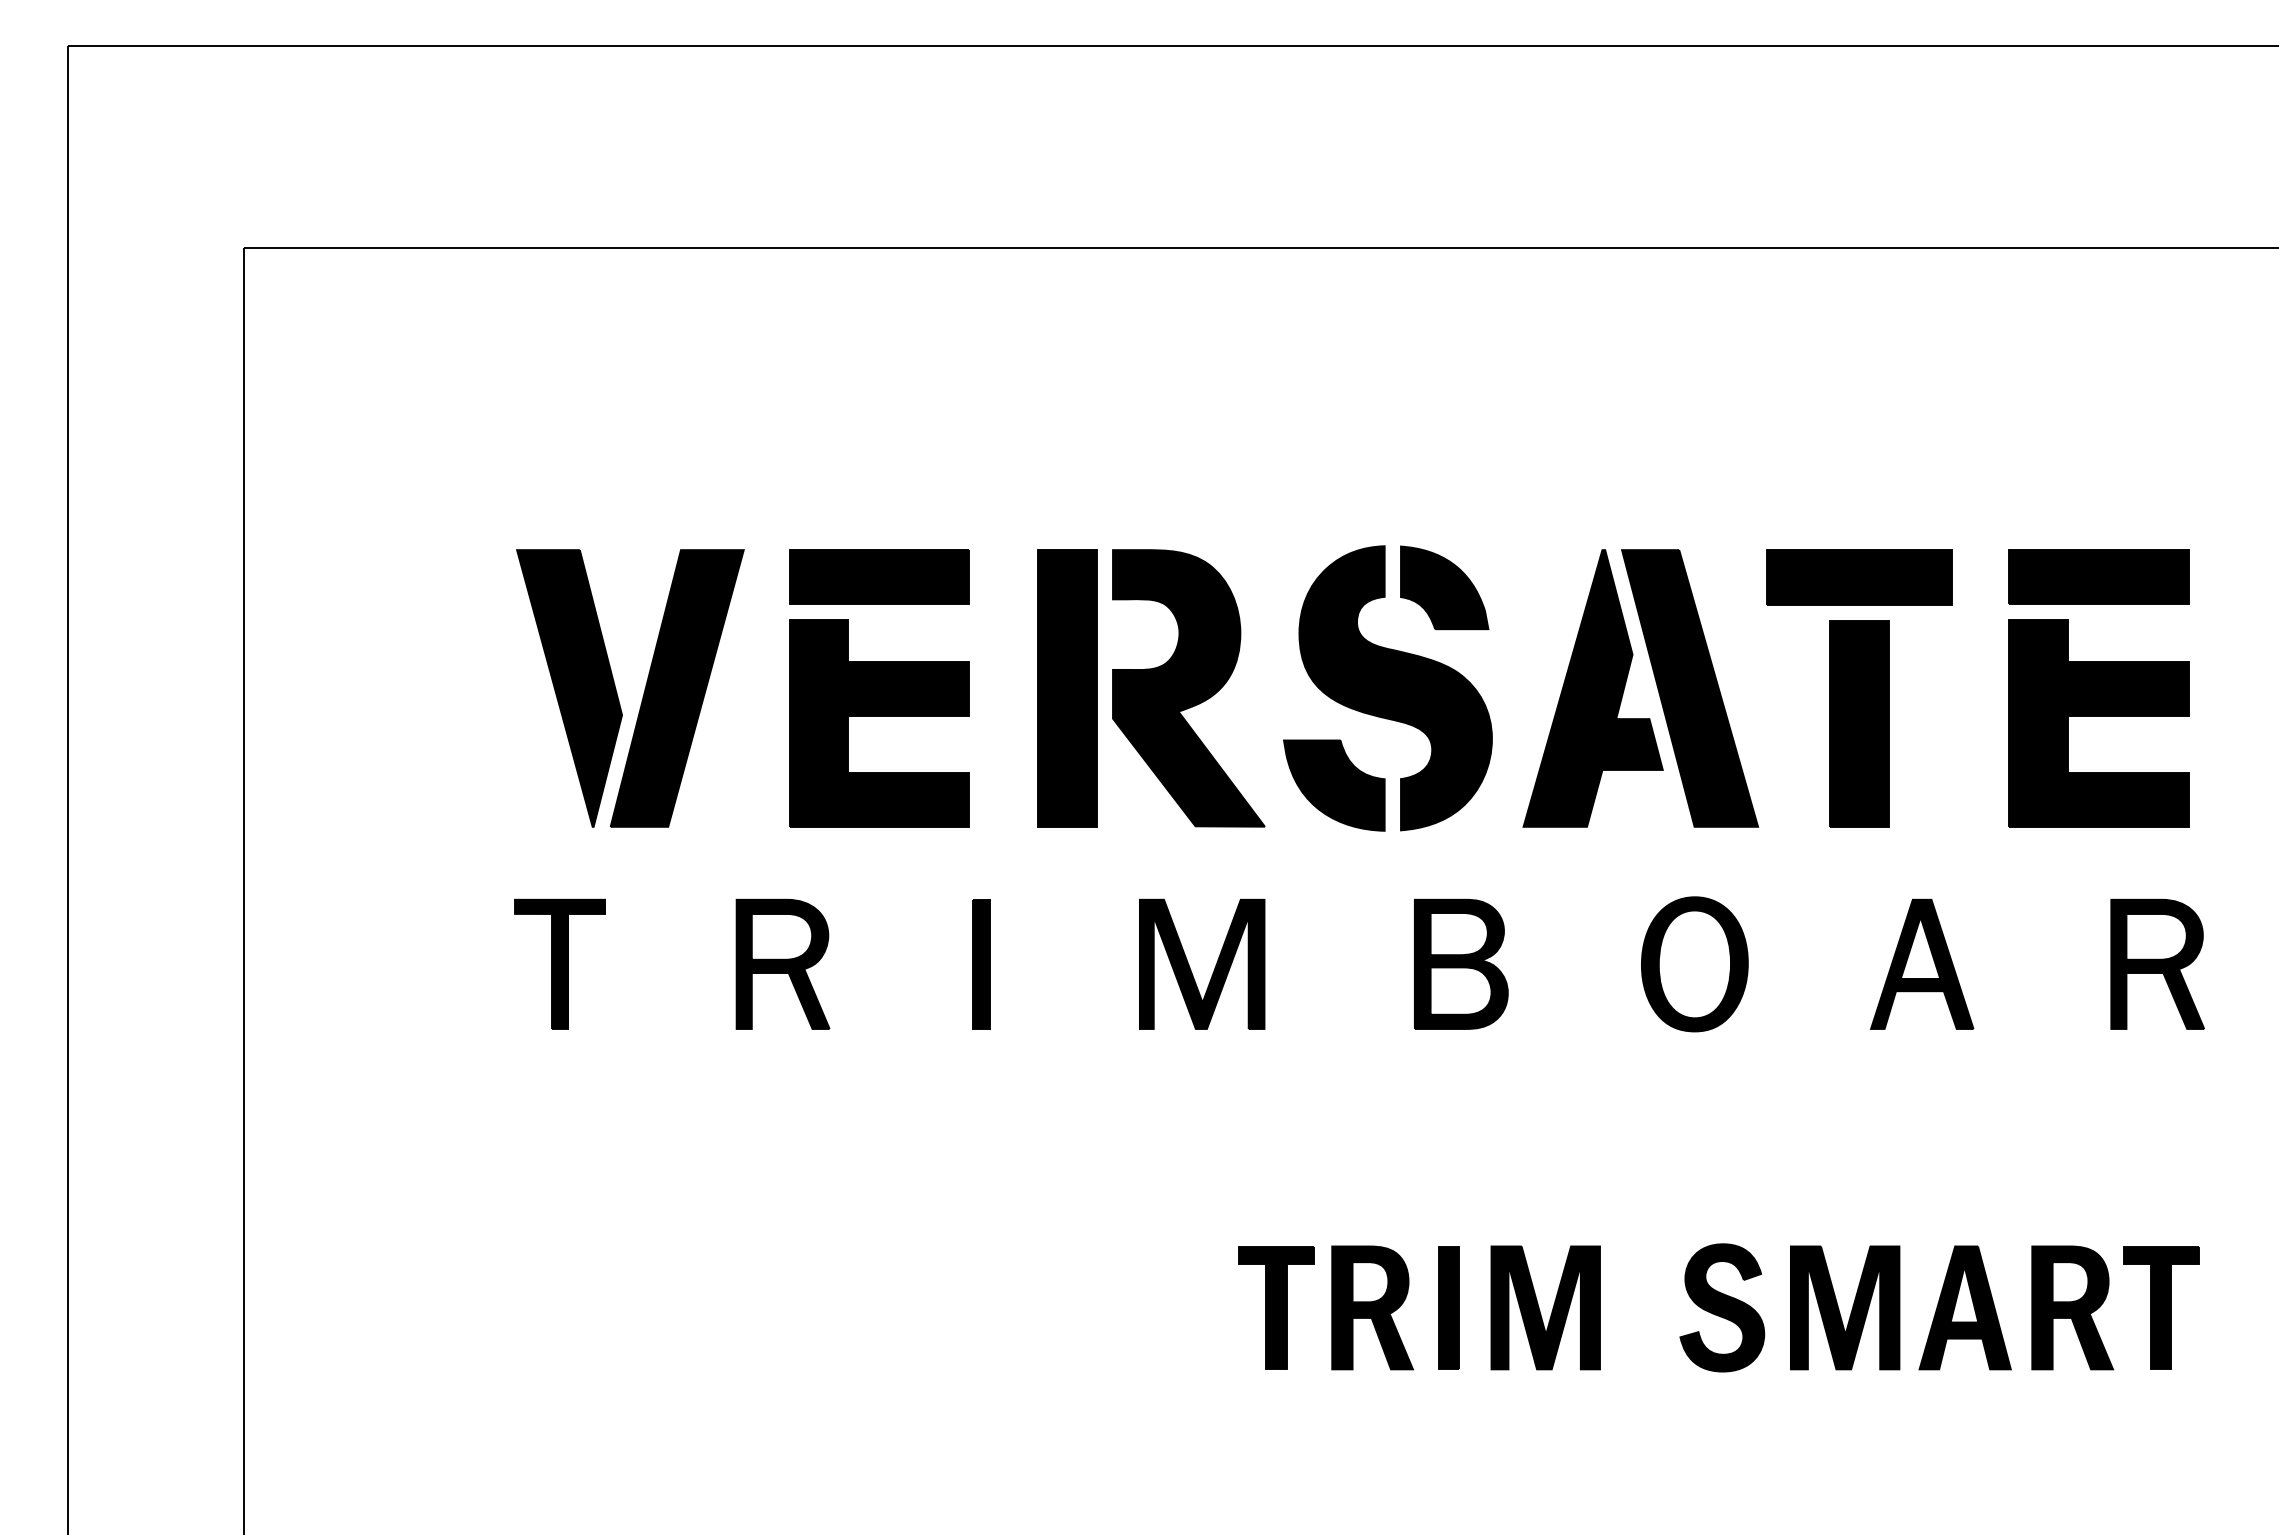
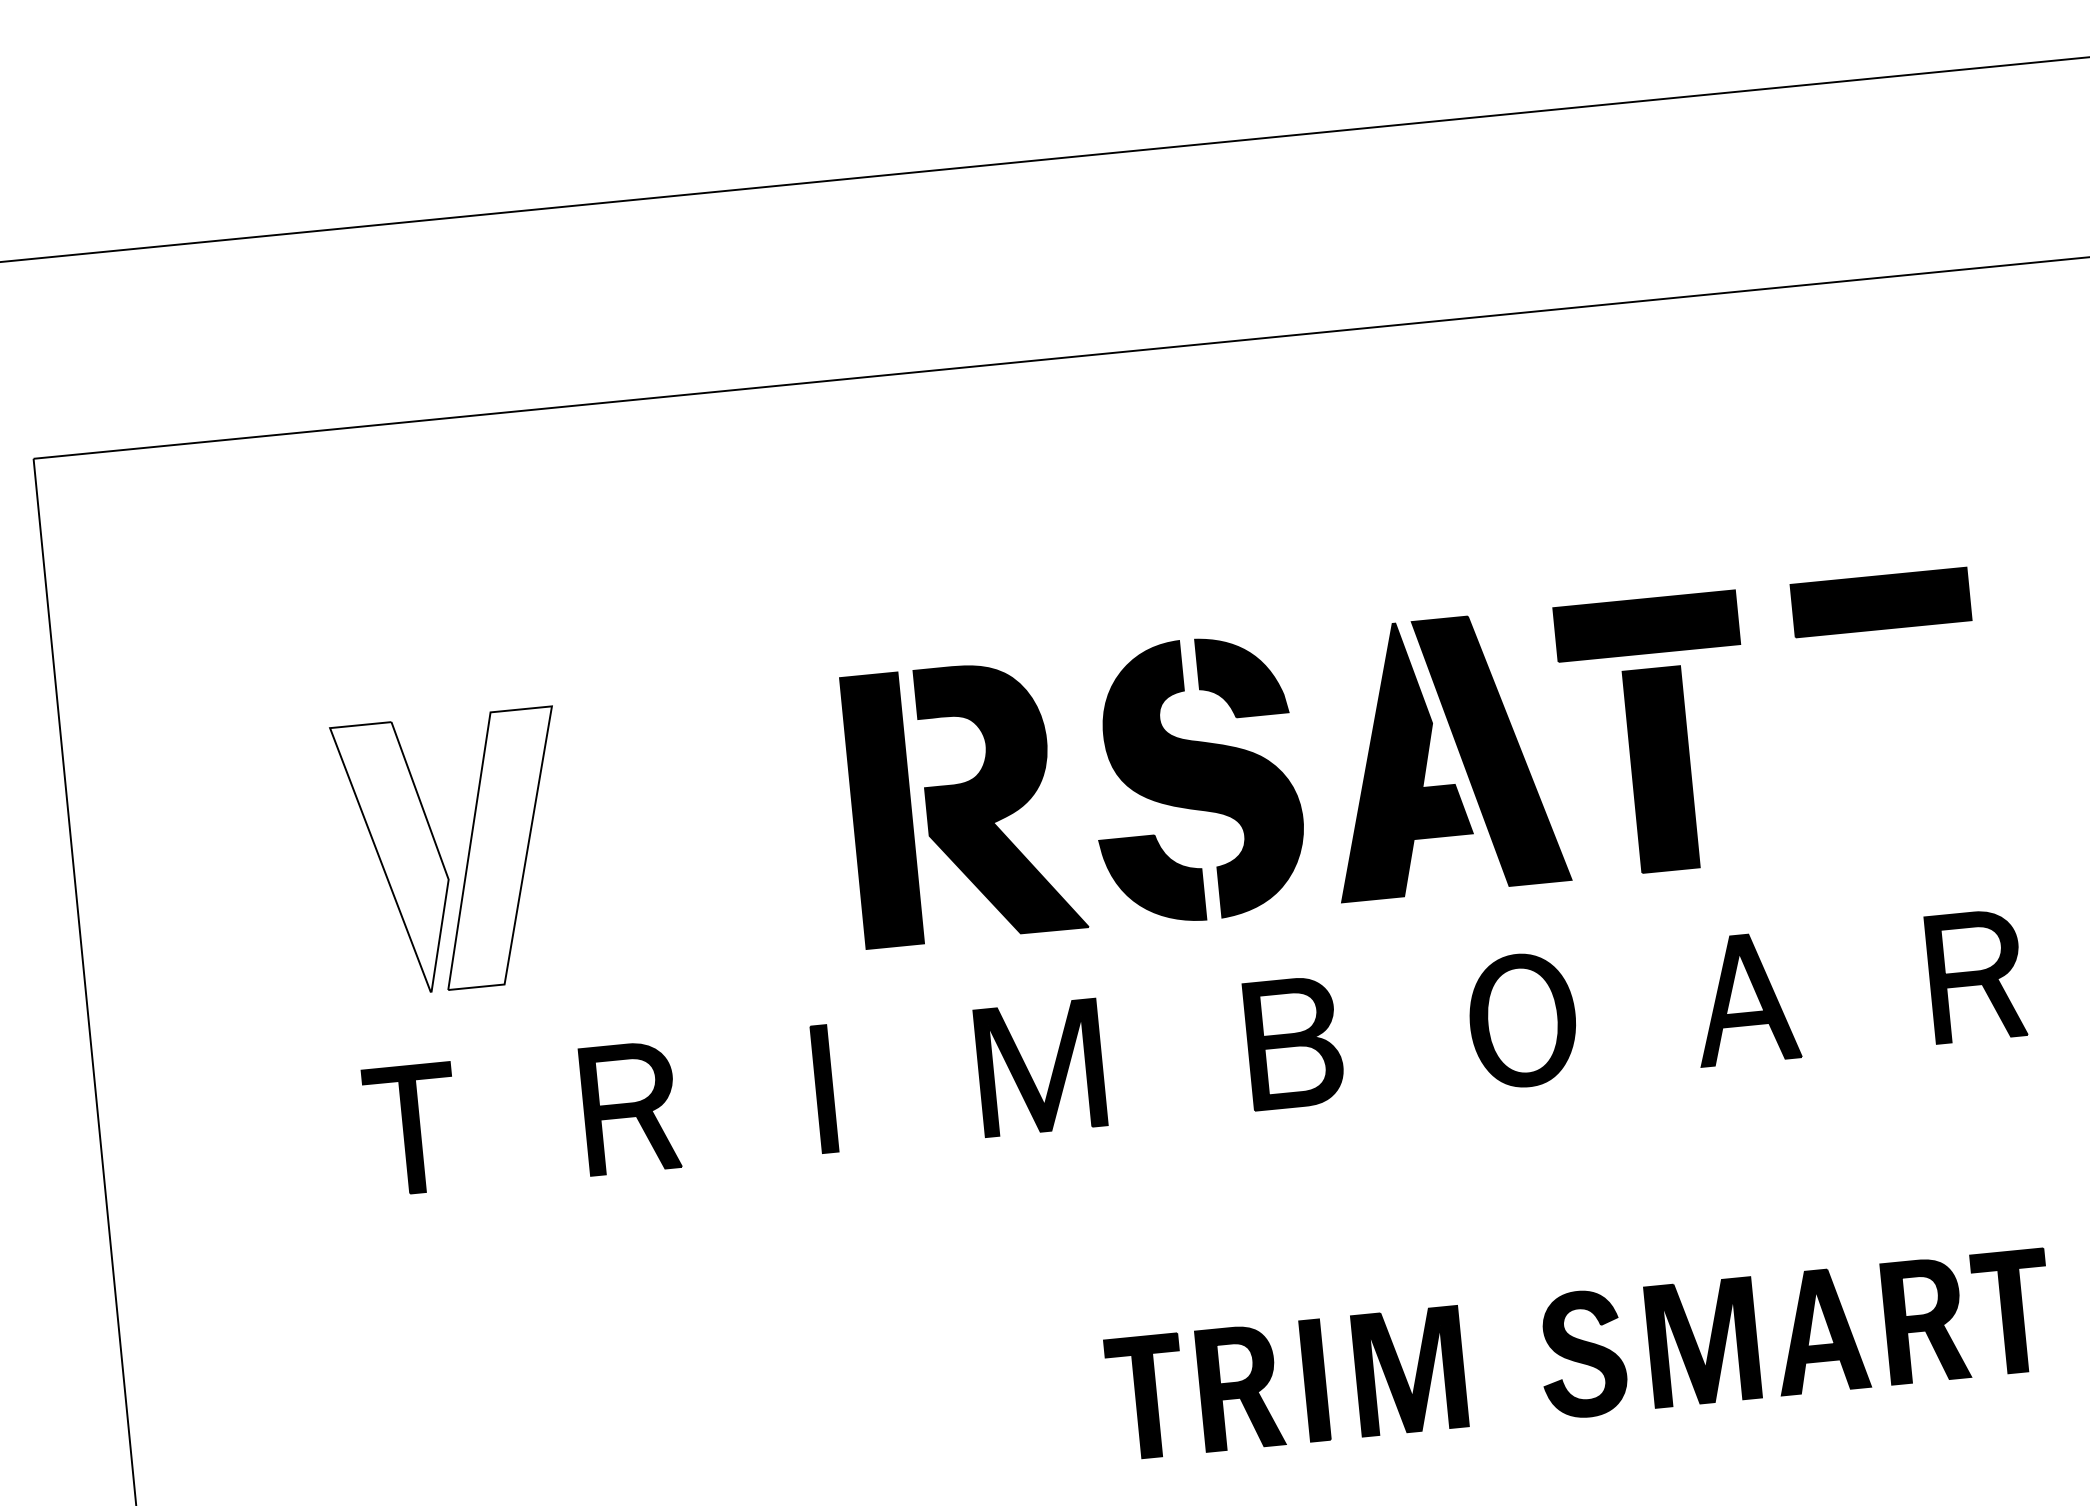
part: (879, 576) -> (687, 719), removed
fill: (569, 688) -> (394, 858), removed
fill: (676, 688) -> (499, 848), removed
part: (879, 716) -> (700, 856), removed
part: (2098, 716) -> (1894, 739), removed

